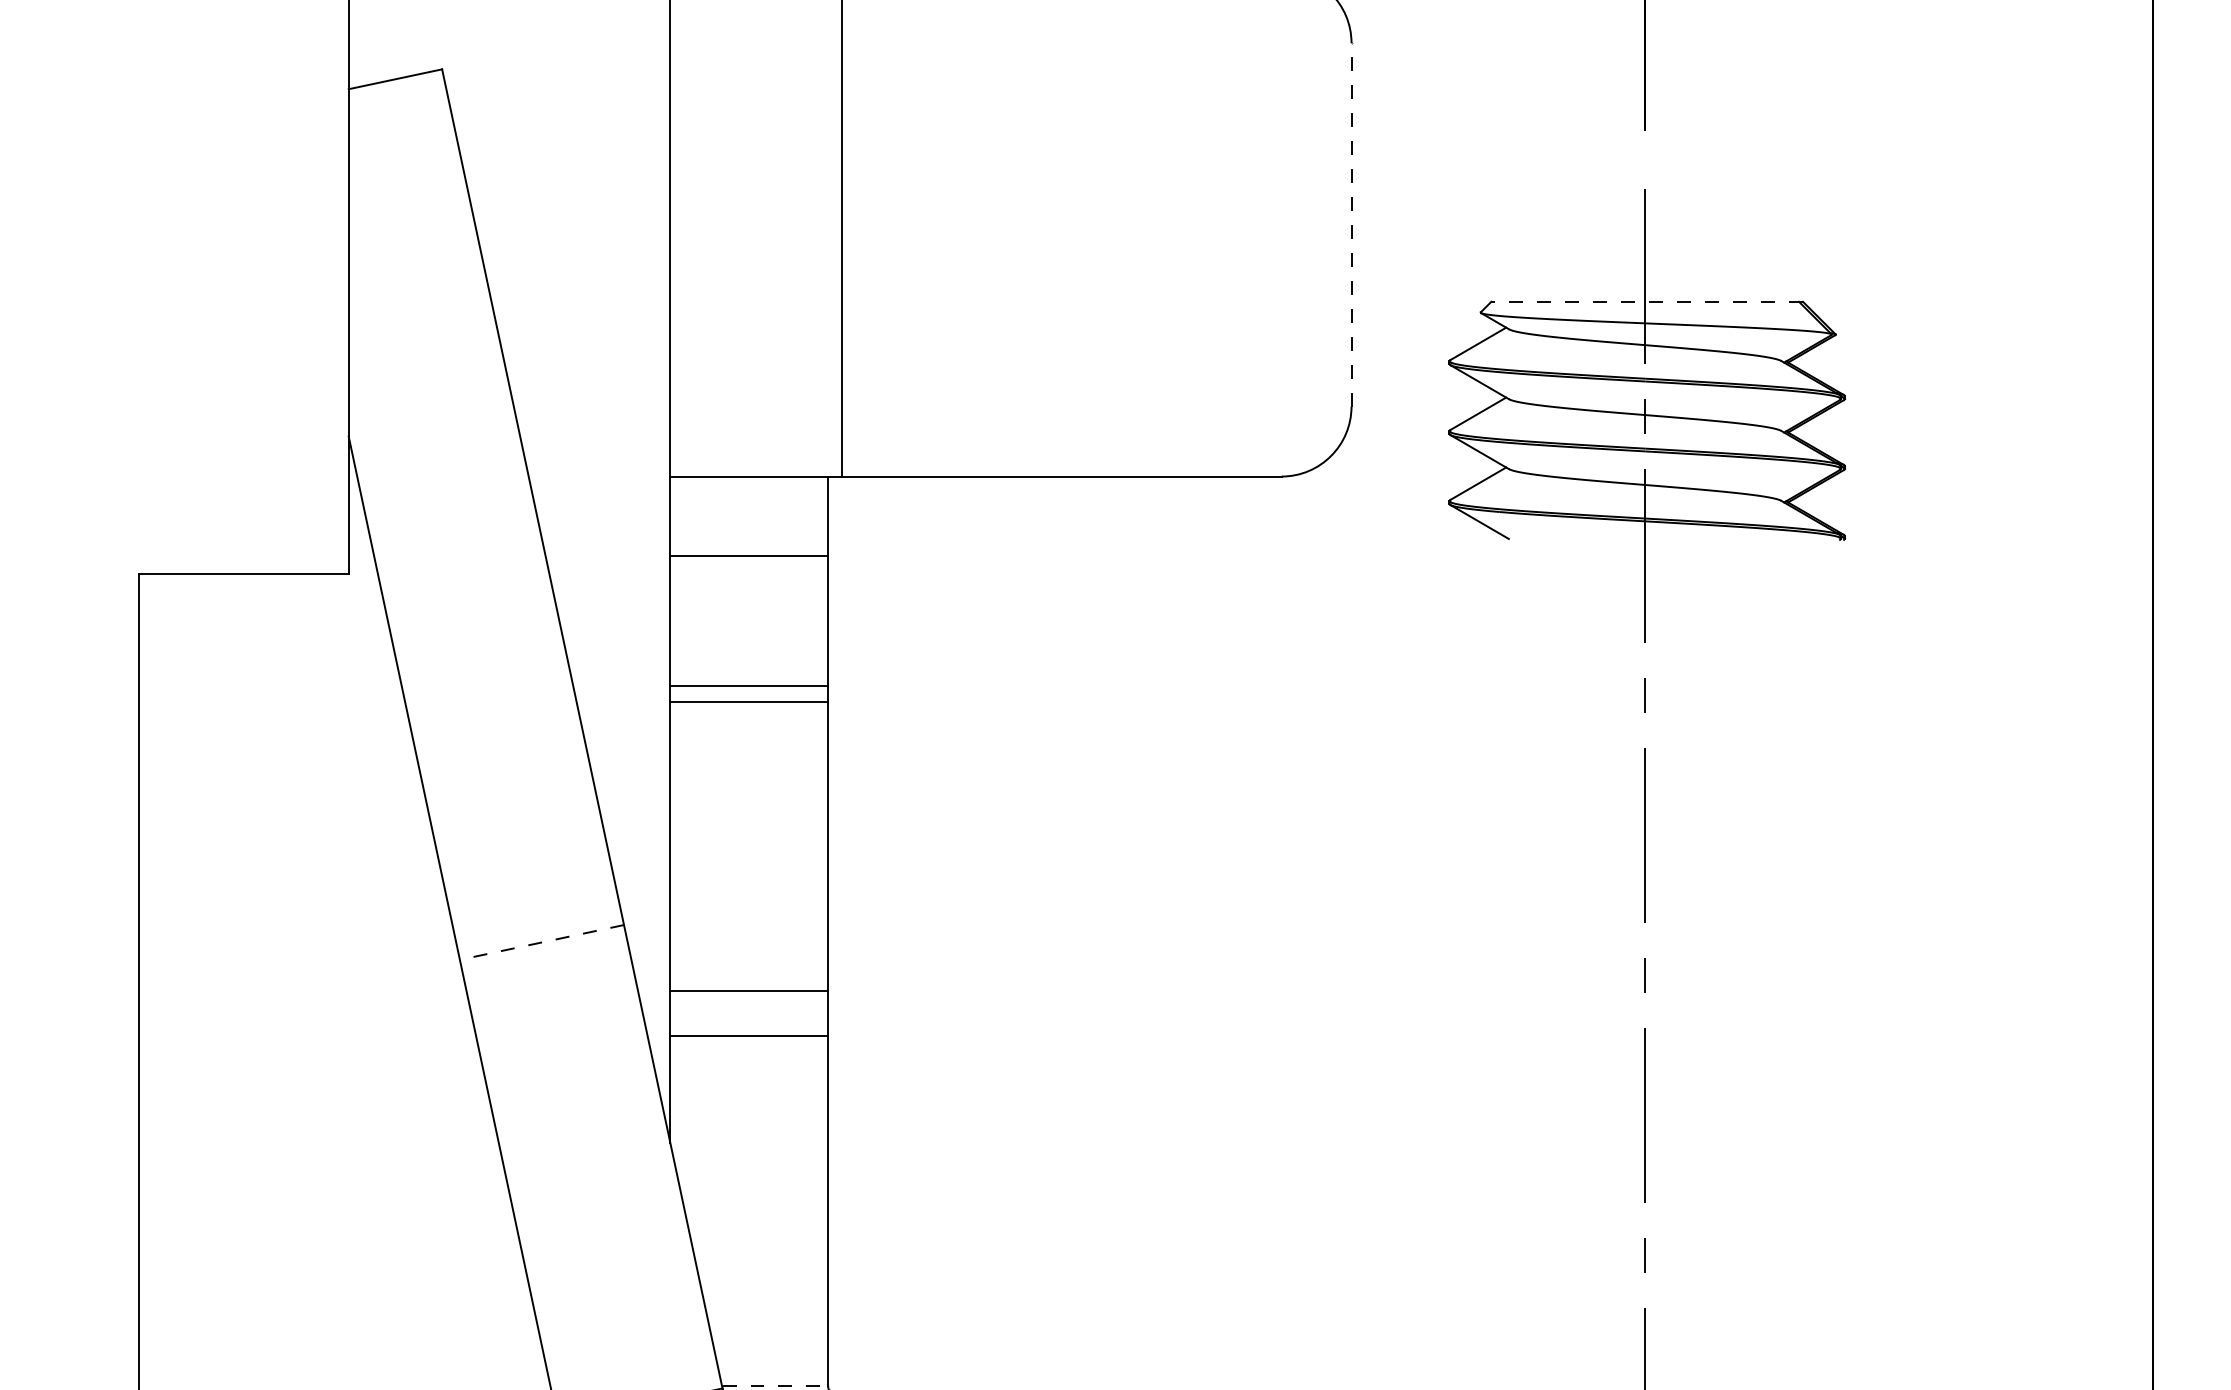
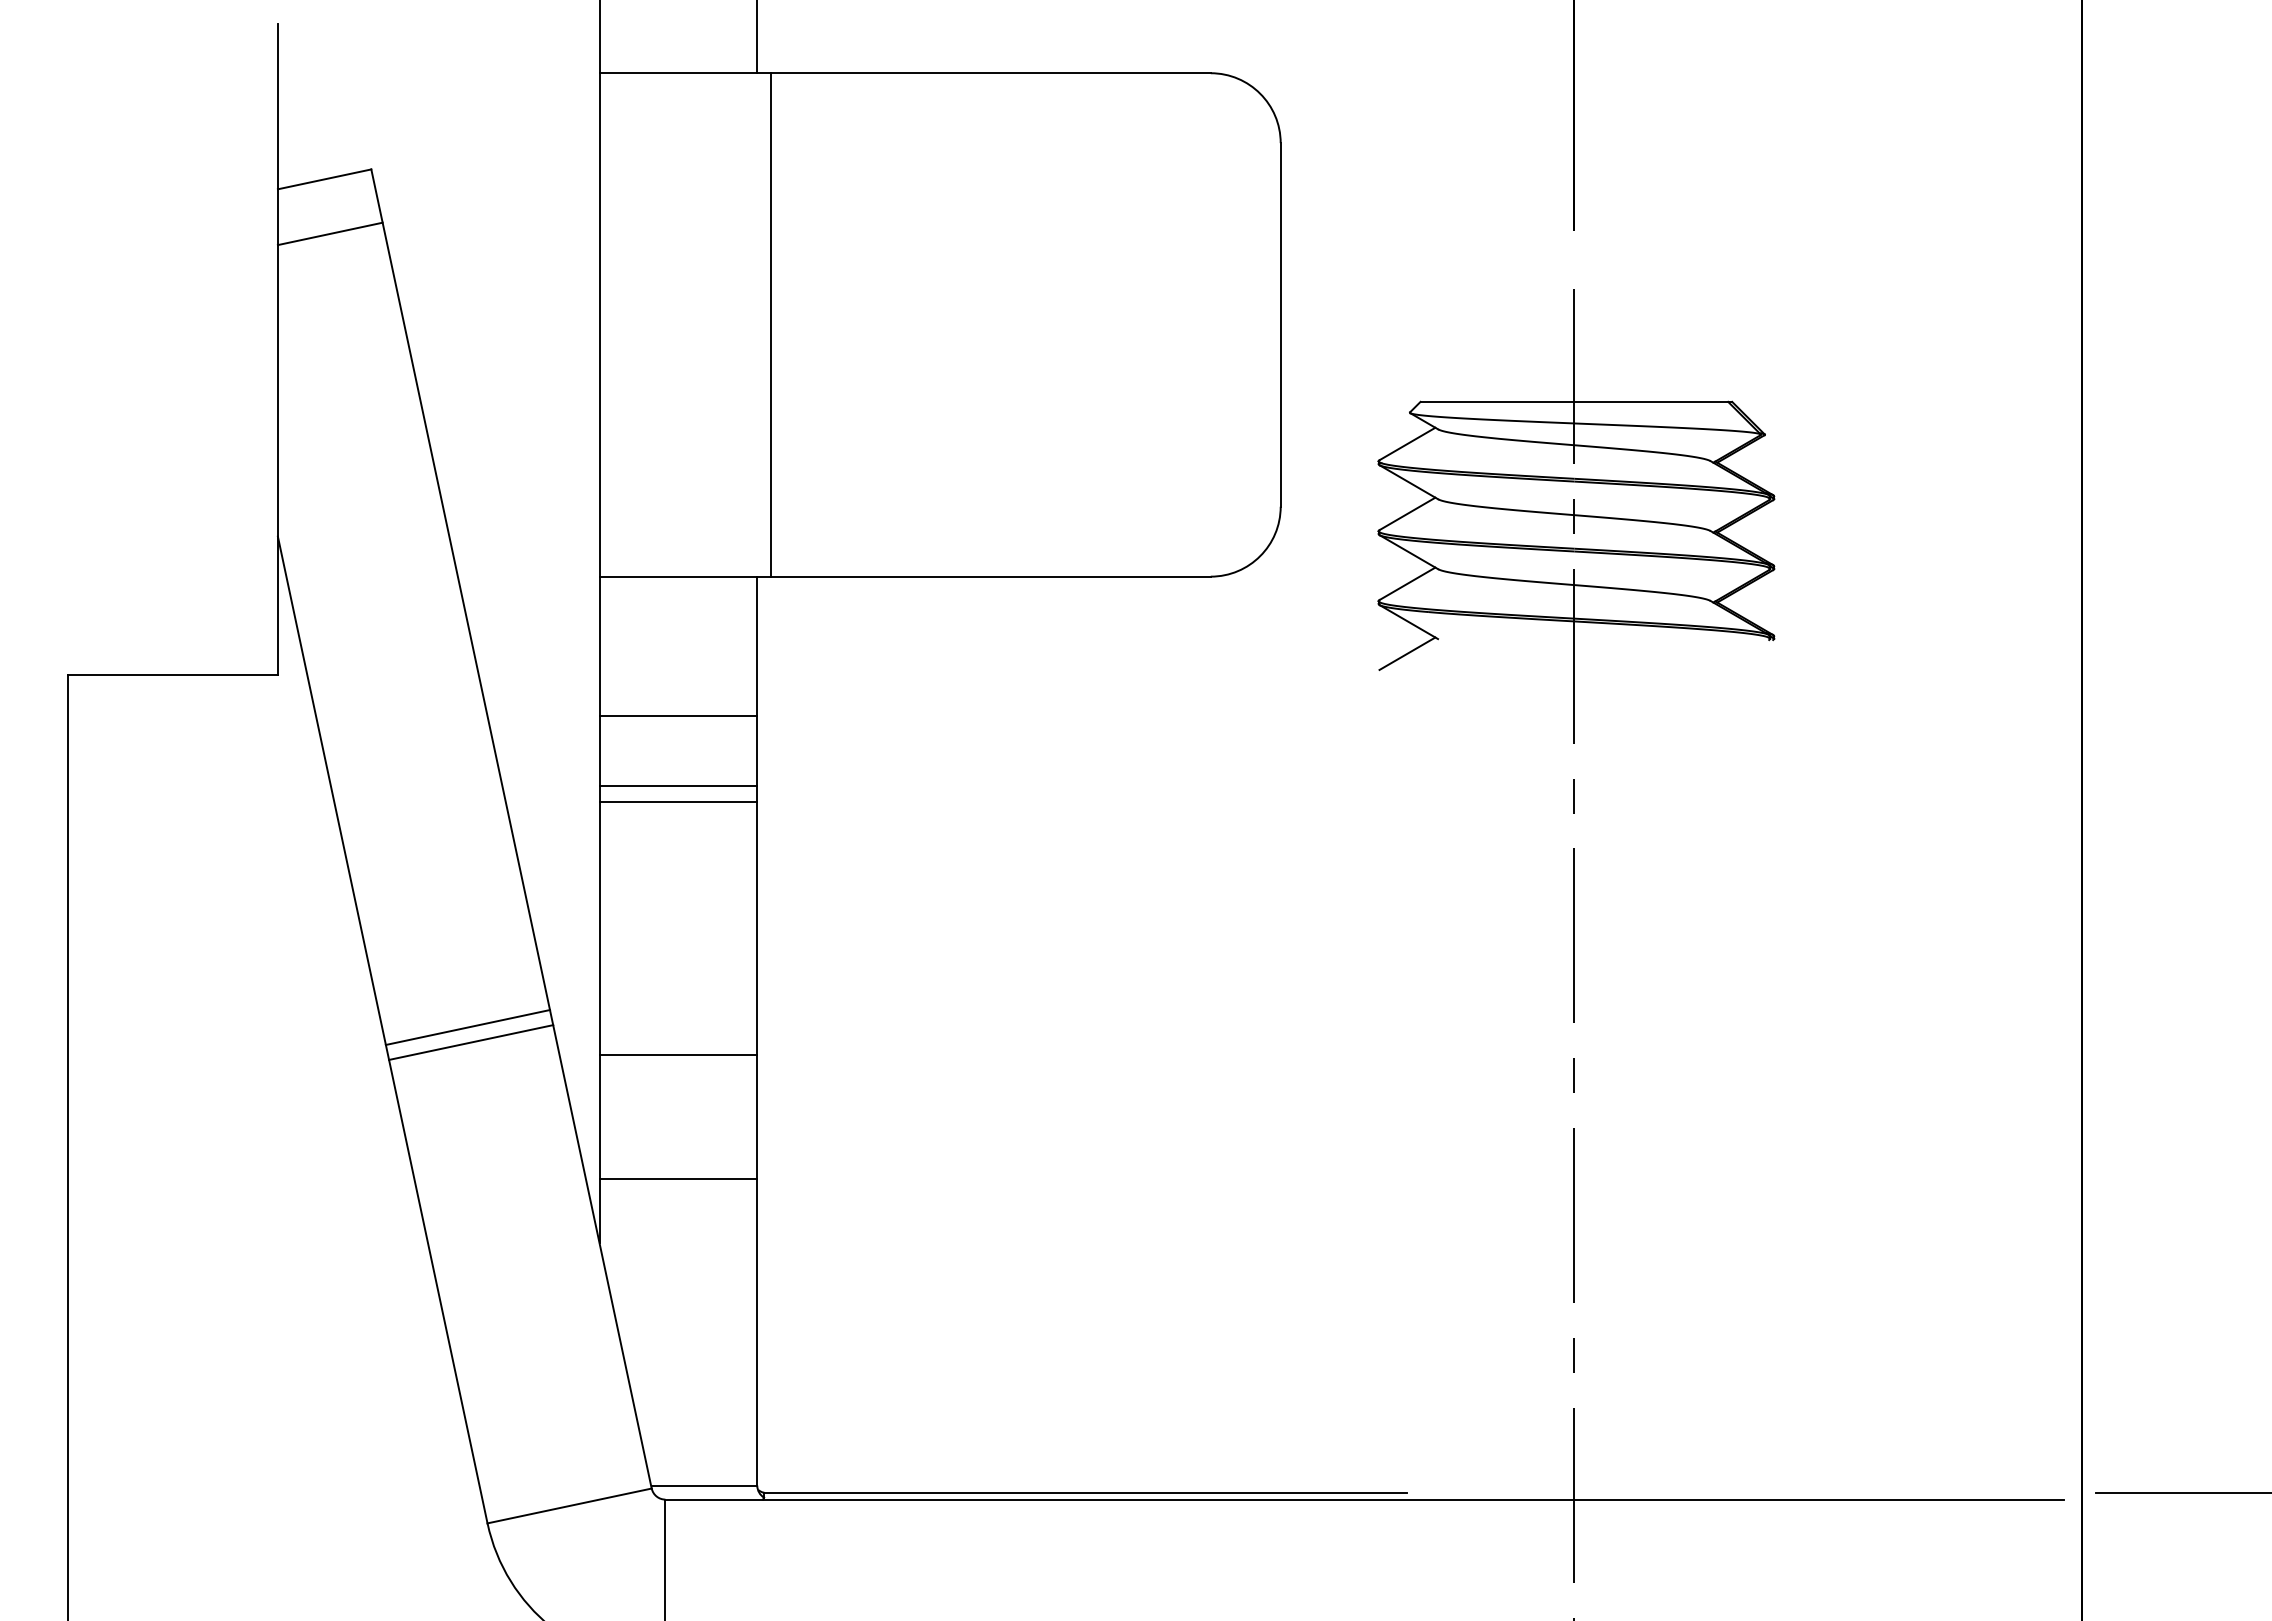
line: (400, 133) -> (329, 233), added
line: (1351, 224) -> (1280, 324), dashed -> solid
line: (1647, 301) -> (1576, 401), dashed -> solid
line: (1478, 553) -> (1407, 653), added
line: (749, 556) -> (678, 716), moved
line: (538, 927) -> (467, 1027), added
line: (542, 942) -> (471, 1042), dashed -> solid
line: (749, 990) -> (678, 1178), moved
line: (749, 1035) -> (678, 1054), moved
line: (775, 1385) -> (704, 1485), dashed -> solid

